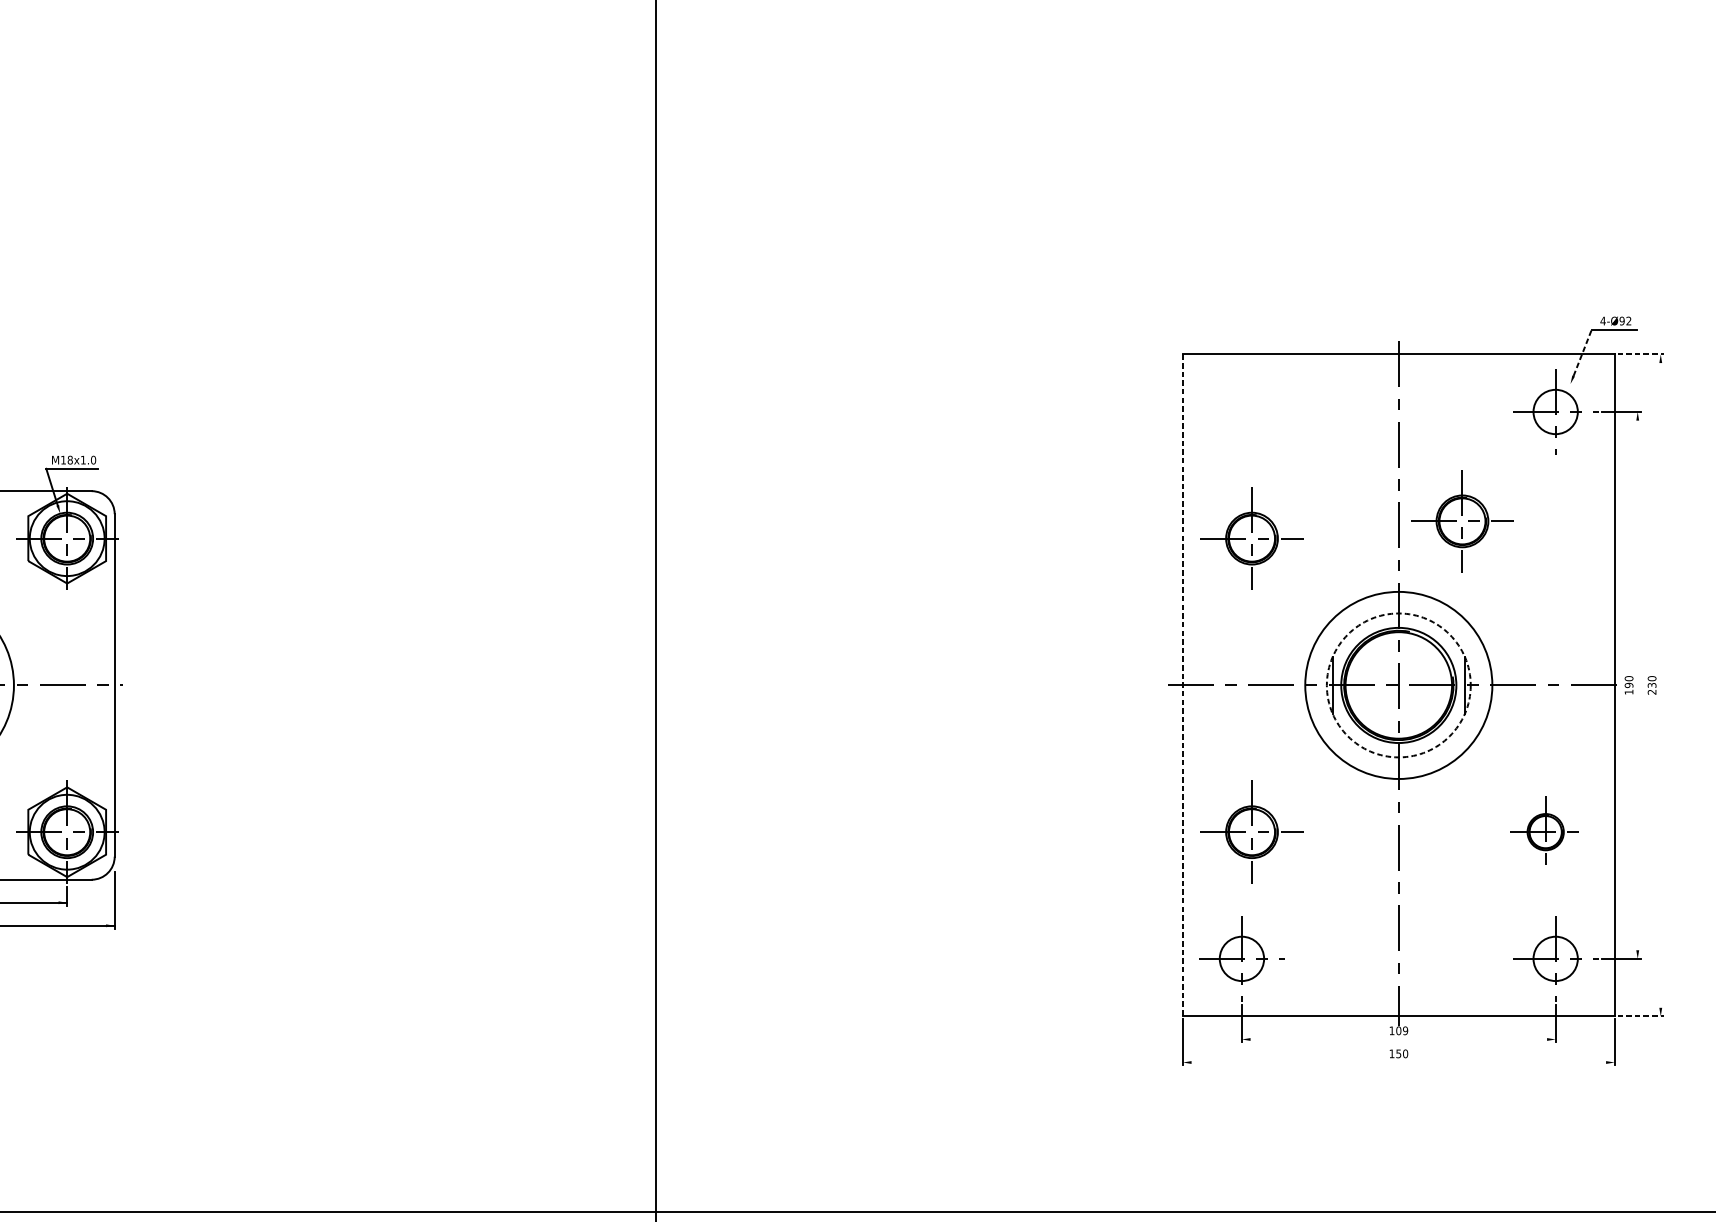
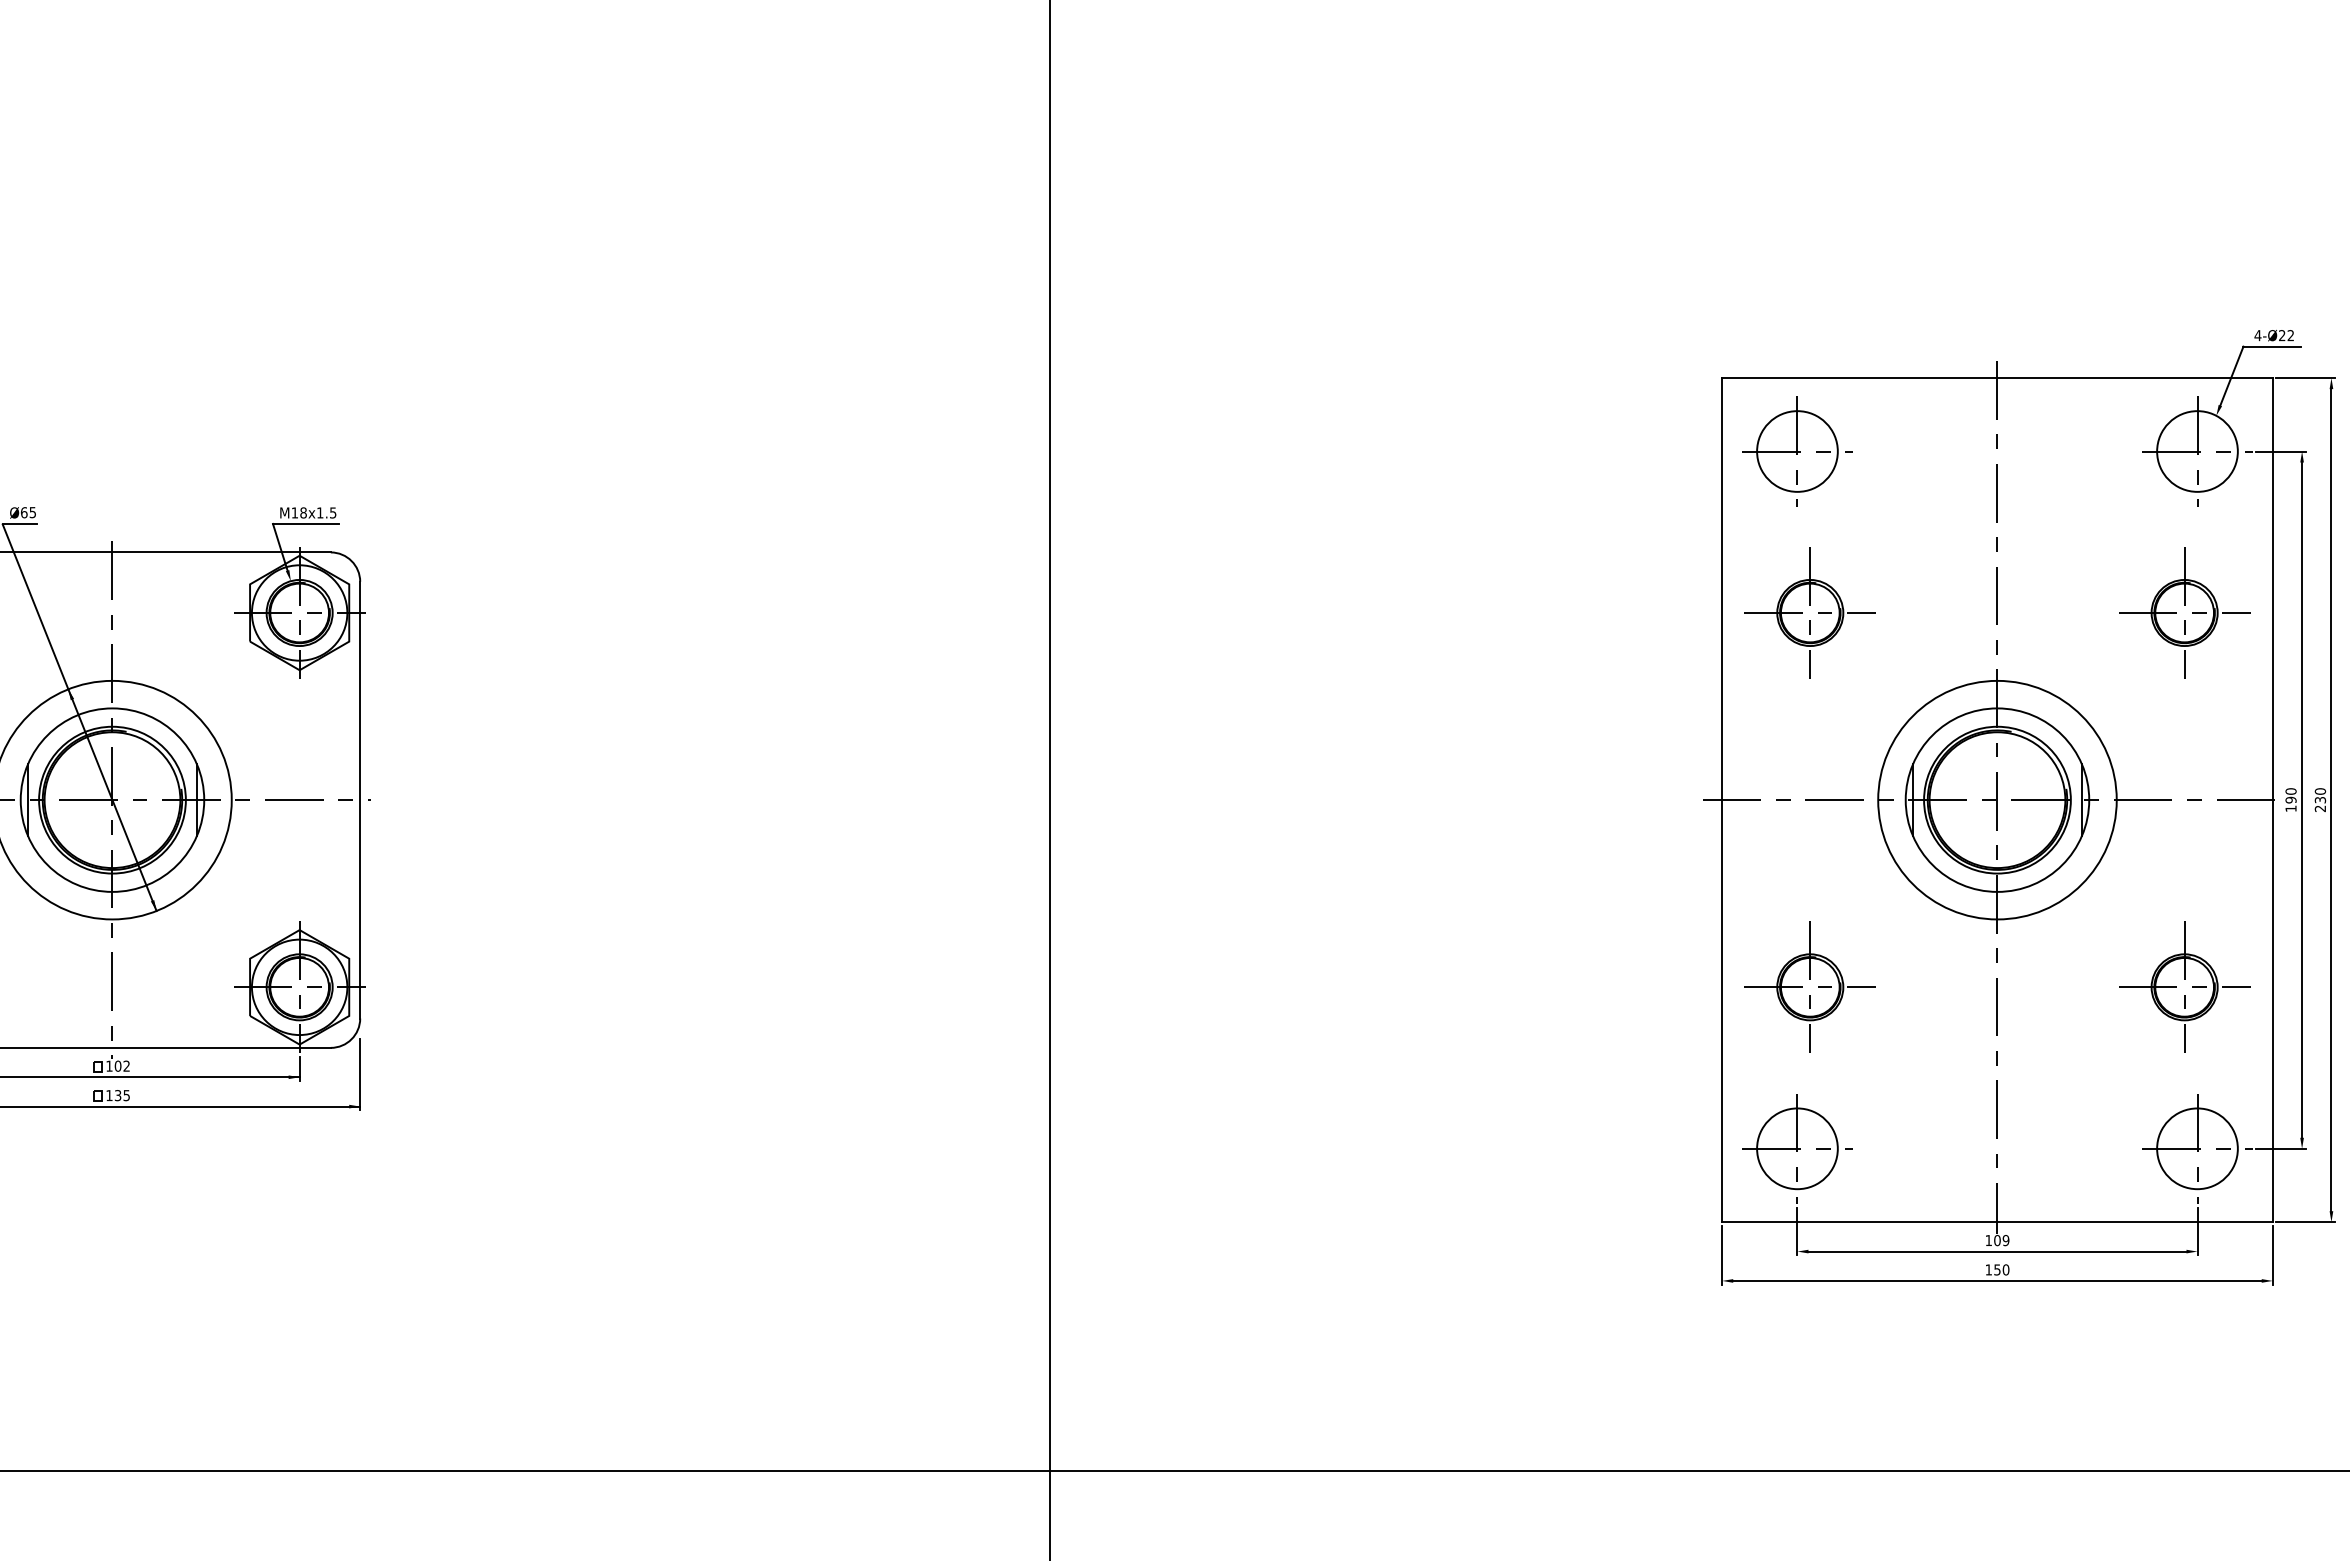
text: (1621, 321) -> (2281, 335), 4-Ø92 -> 4-Ø22
line: (1582, 353) -> (2231, 376), dashed -> solid
line: (1641, 354) -> (2306, 378), dashed -> solid
part: (1241, 411) -> (1797, 451), added
circle: (1555, 411) -> (2197, 451), size x1.43
text: (92, 459) -> (332, 512), M18x1.0 -> M18x1.5
part: (1462, 521) -> (2184, 612), moved
circle: (1398, 684) -> (1997, 799), dashed -> solid
line: (1638, 684) -> (2302, 799), added
line: (1183, 685) -> (1722, 800), dashed -> solid
line: (1660, 685) -> (2331, 800), added
part: (1545, 831) -> (2184, 986), size x1.43
circle: (1241, 958) -> (1797, 1148), size x1.43
circle: (1555, 958) -> (2197, 1148), size x1.43
line: (1641, 1016) -> (2306, 1222), dashed -> solid
line: (1398, 1039) -> (1997, 1251), added
line: (1398, 1062) -> (1997, 1280), added

